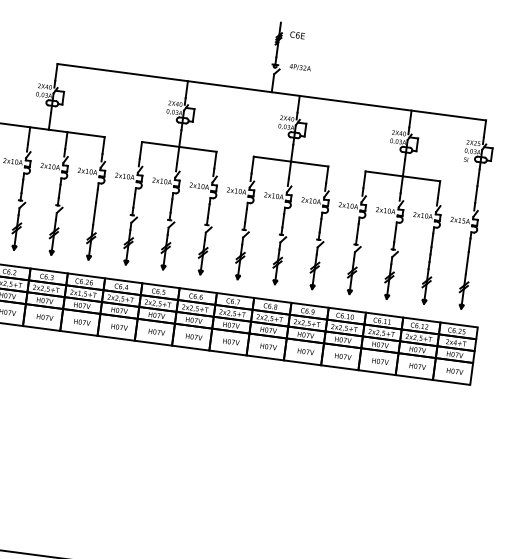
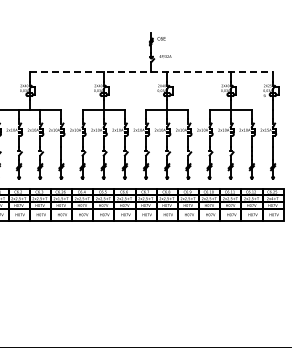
line: (271, 92) -> (151, 72), solid -> dashed

